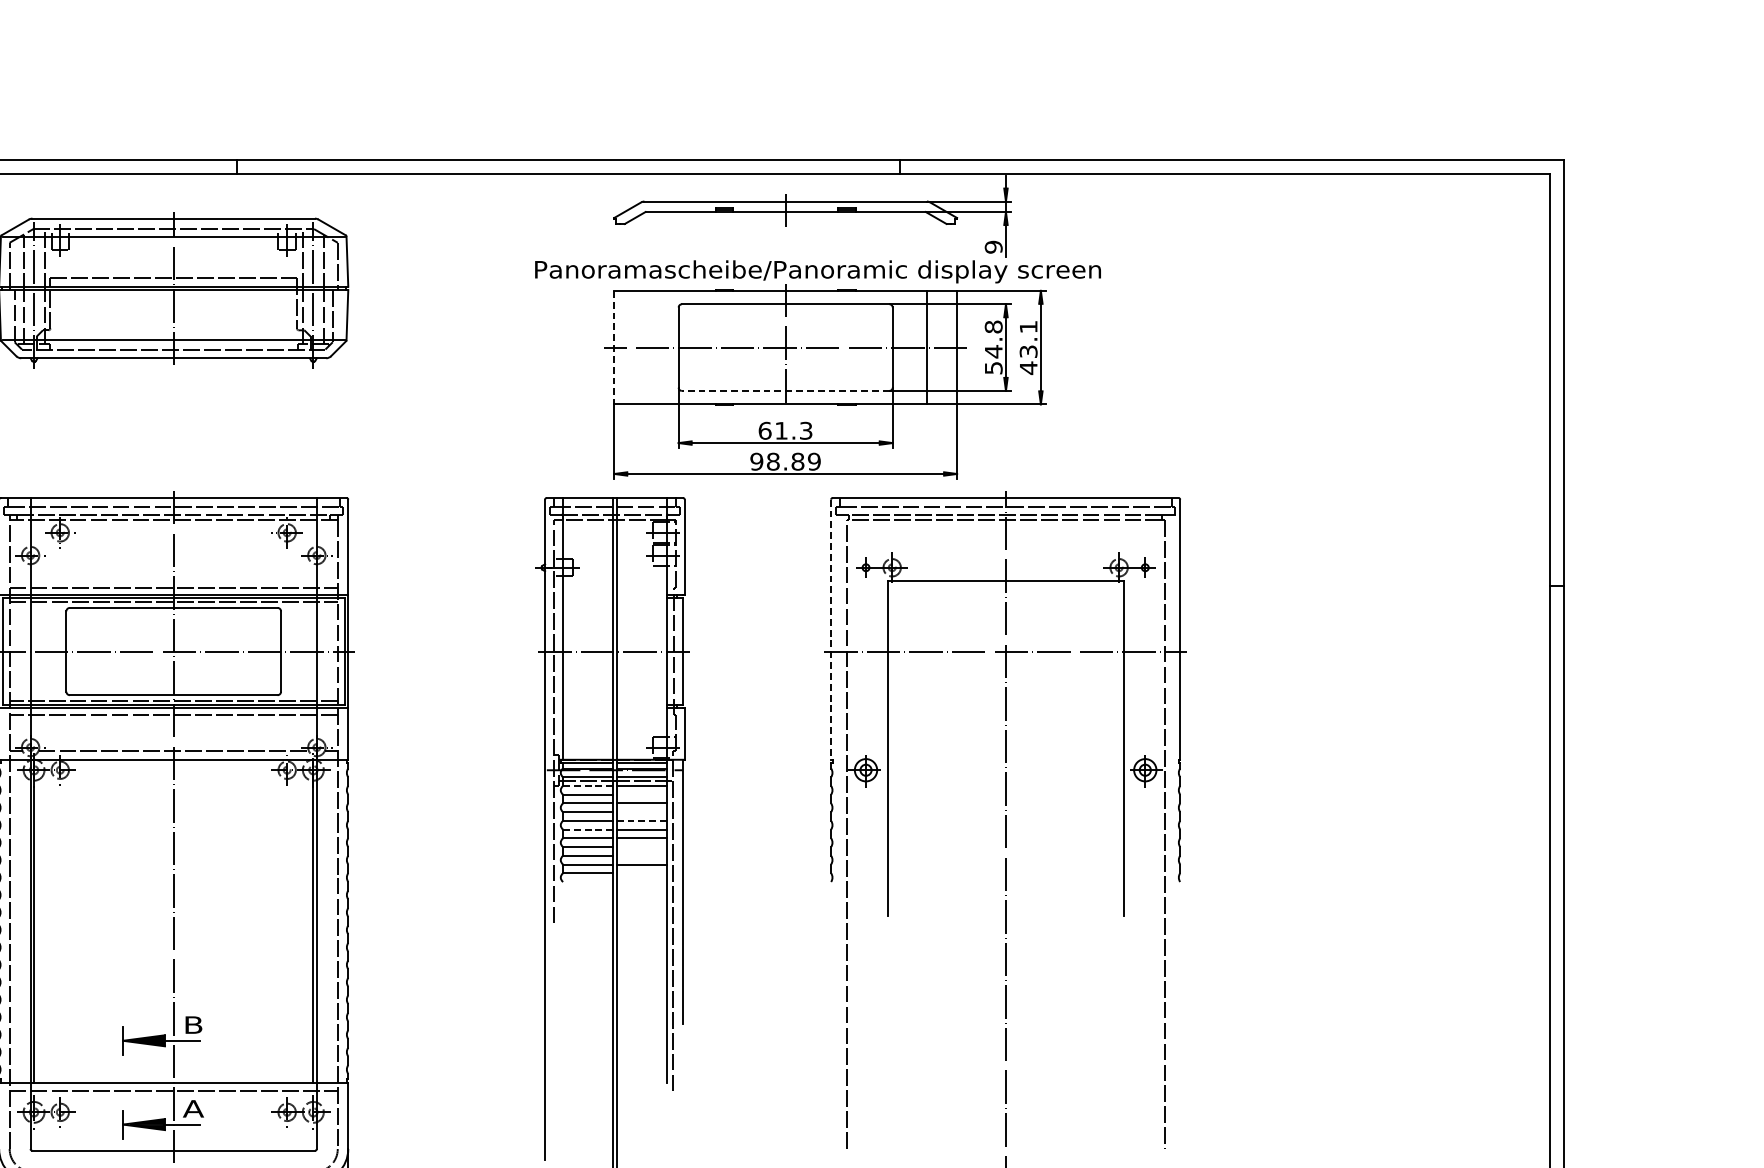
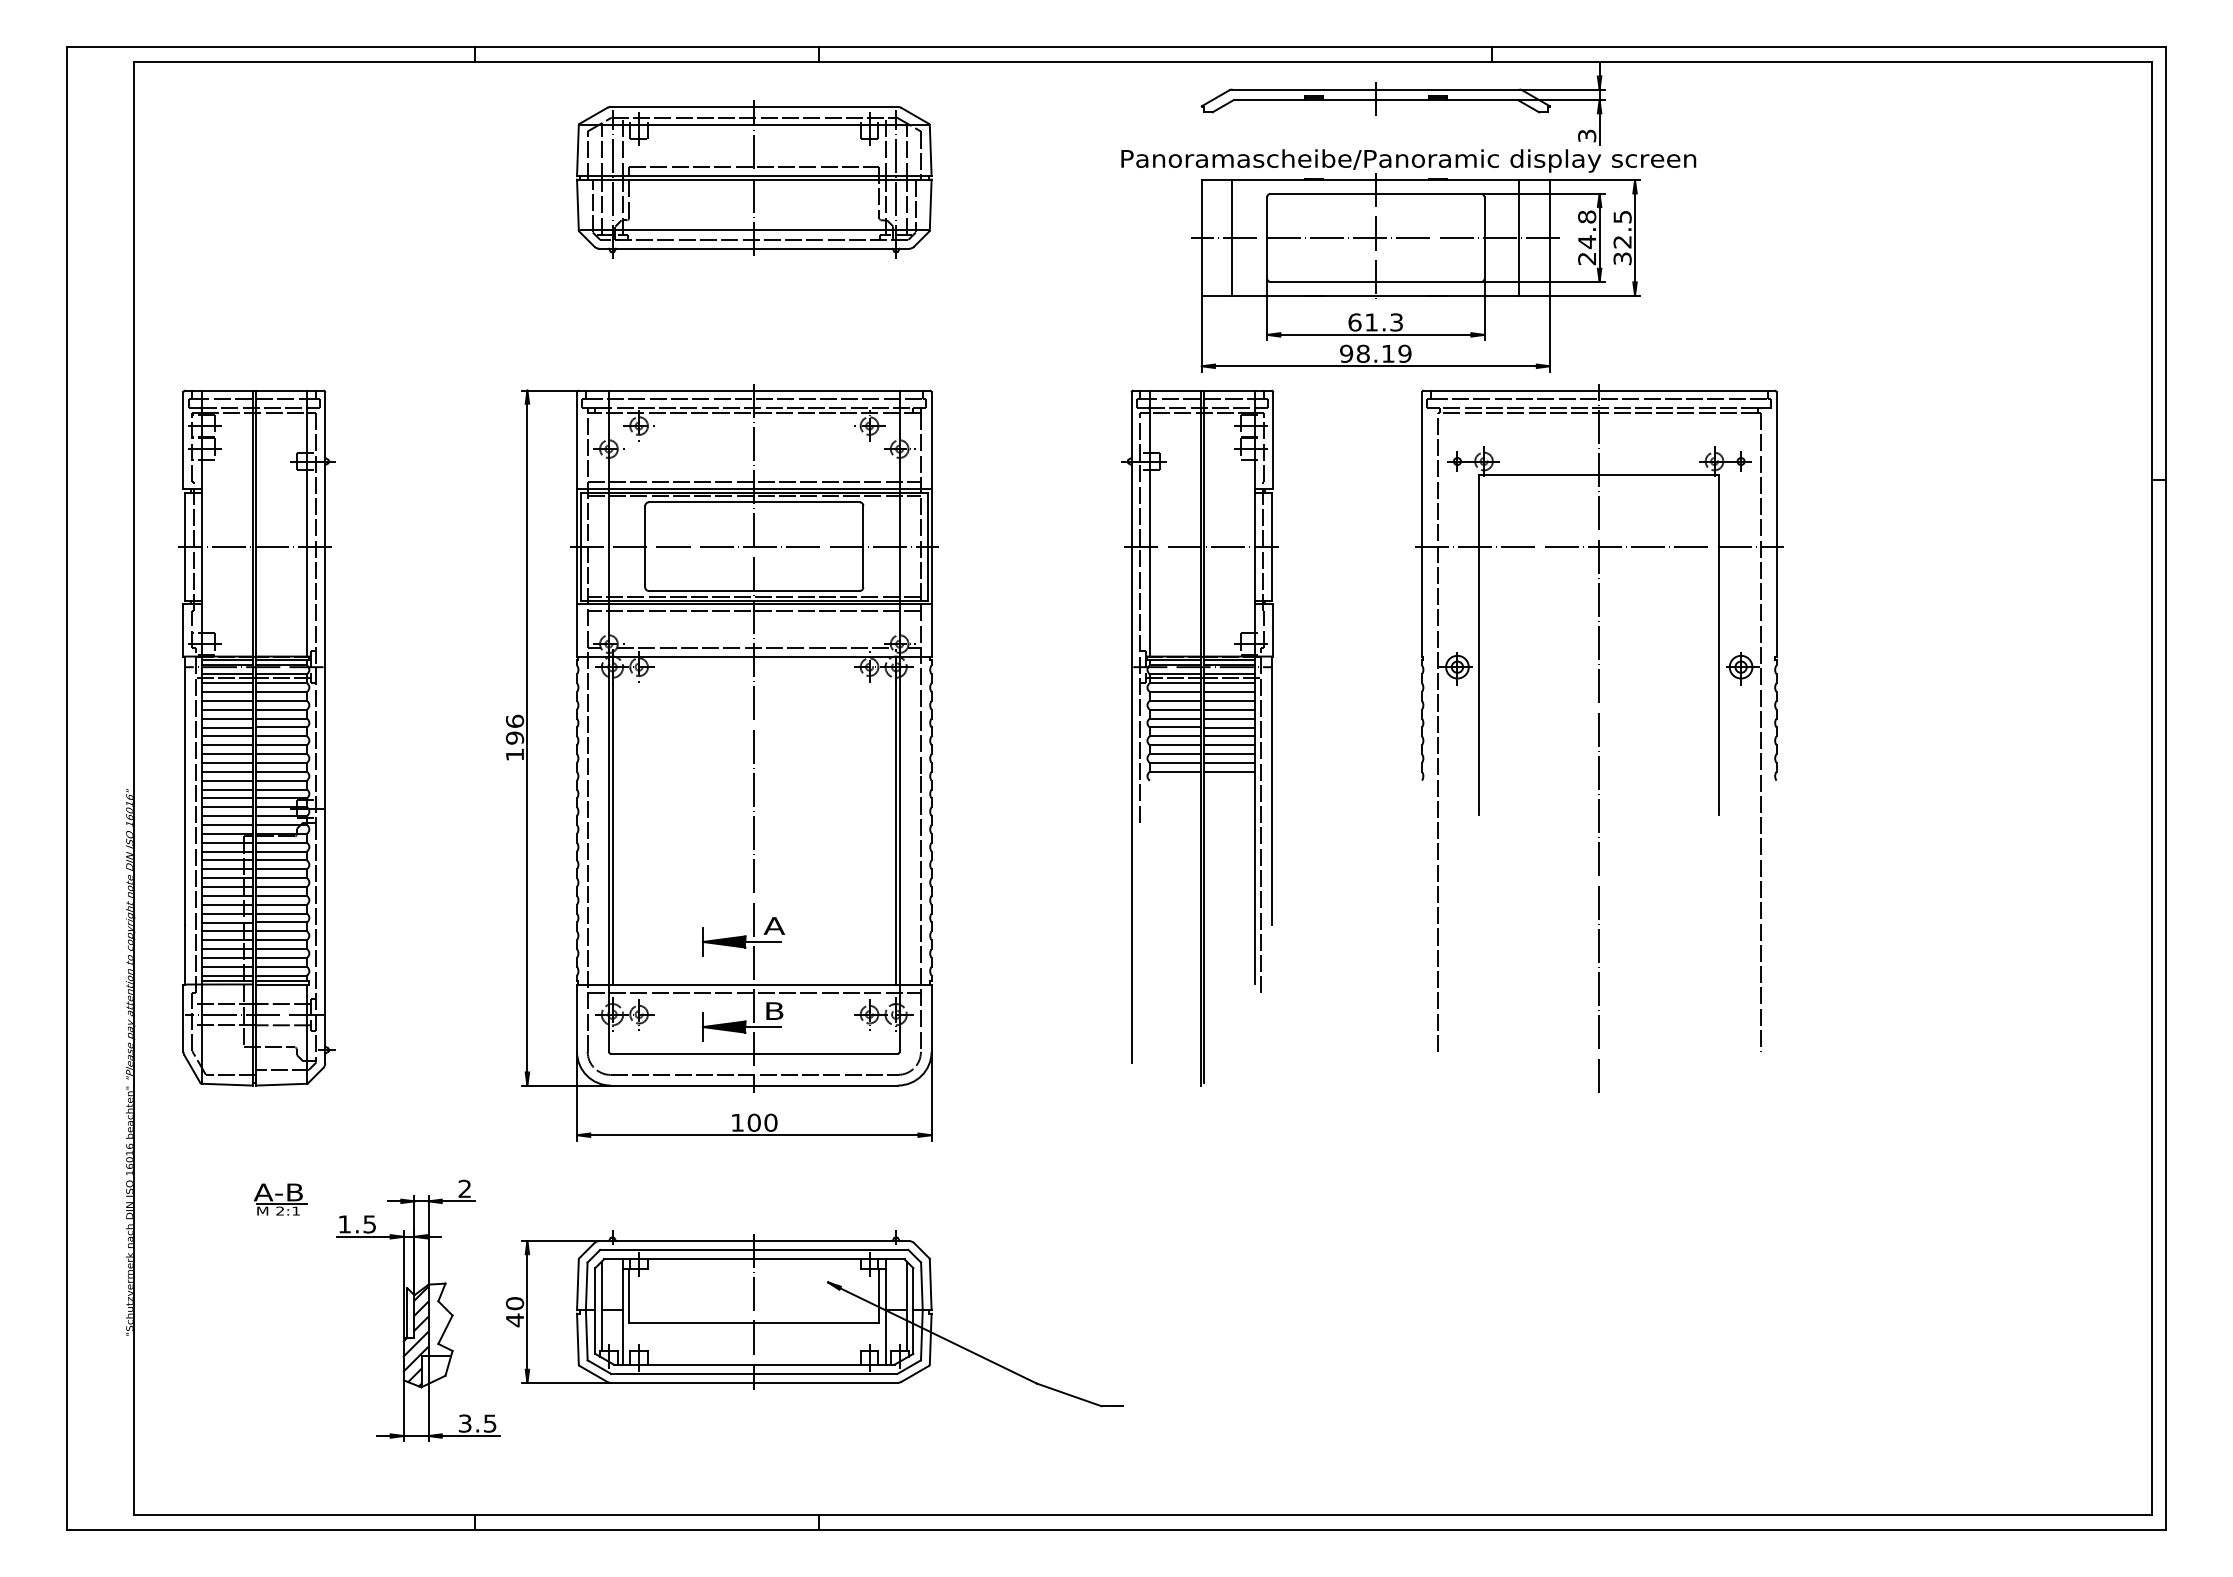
text: (994, 246) -> (1587, 135), 9 -> 3
line: (614, 347) -> (1201, 237), dashed -> solid
line: (644, 347) -> (1232, 237), added
text: (1028, 348) -> (1622, 238), 43.1 -> 32.5
text: (994, 367) -> (1587, 258), 54.8 -> 24.8
line: (785, 390) -> (1375, 281), dashed -> solid
text: (797, 461) -> (1387, 353), 98.89 -> 98.19
line: (831, 629) -> (1422, 524), dashed -> solid
line: (587, 786) -> (1174, 683), dashed -> solid
line: (641, 795) -> (1229, 692), added
line: (641, 811) -> (1229, 709), added
line: (642, 820) -> (1230, 718), dashed -> solid
line: (587, 829) -> (1174, 727), dashed -> solid
line: (641, 847) -> (1229, 745), added
line: (641, 856) -> (1229, 754), added
line: (641, 872) -> (1229, 771), added
text: (193, 1024) -> (774, 925), B -> A
text: (193, 1108) -> (774, 1010), A -> B

